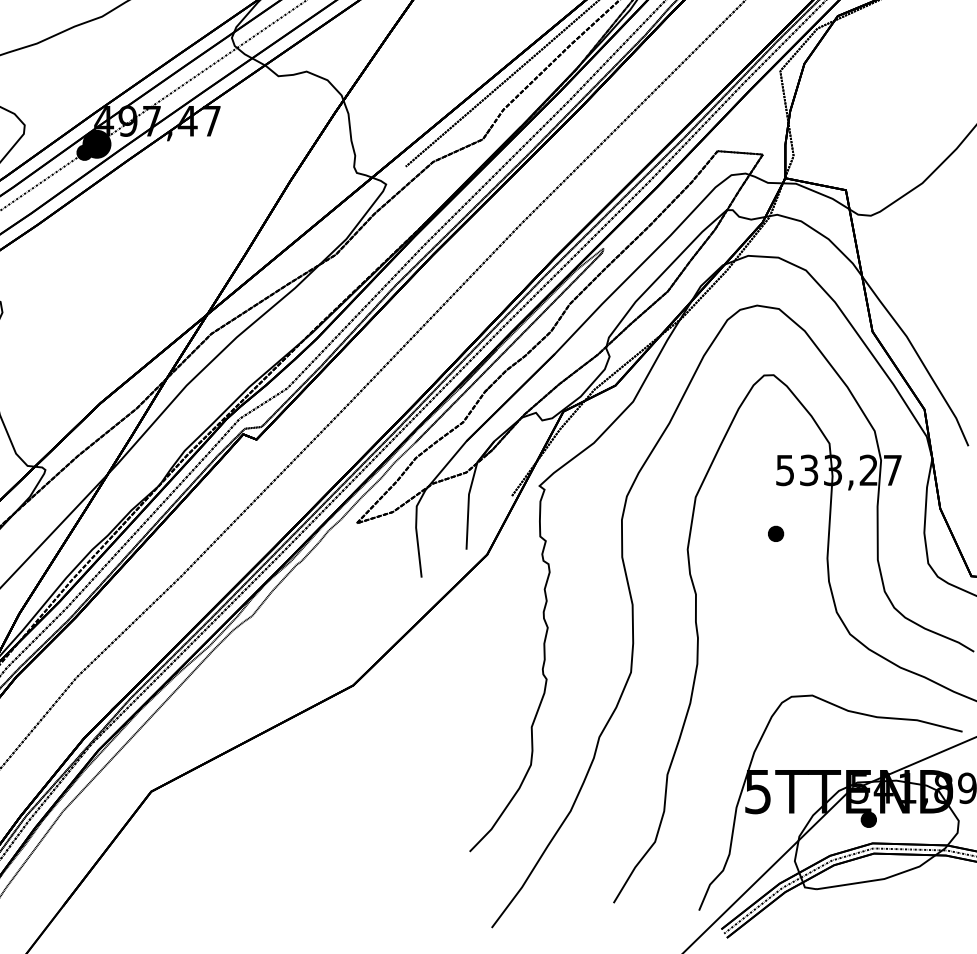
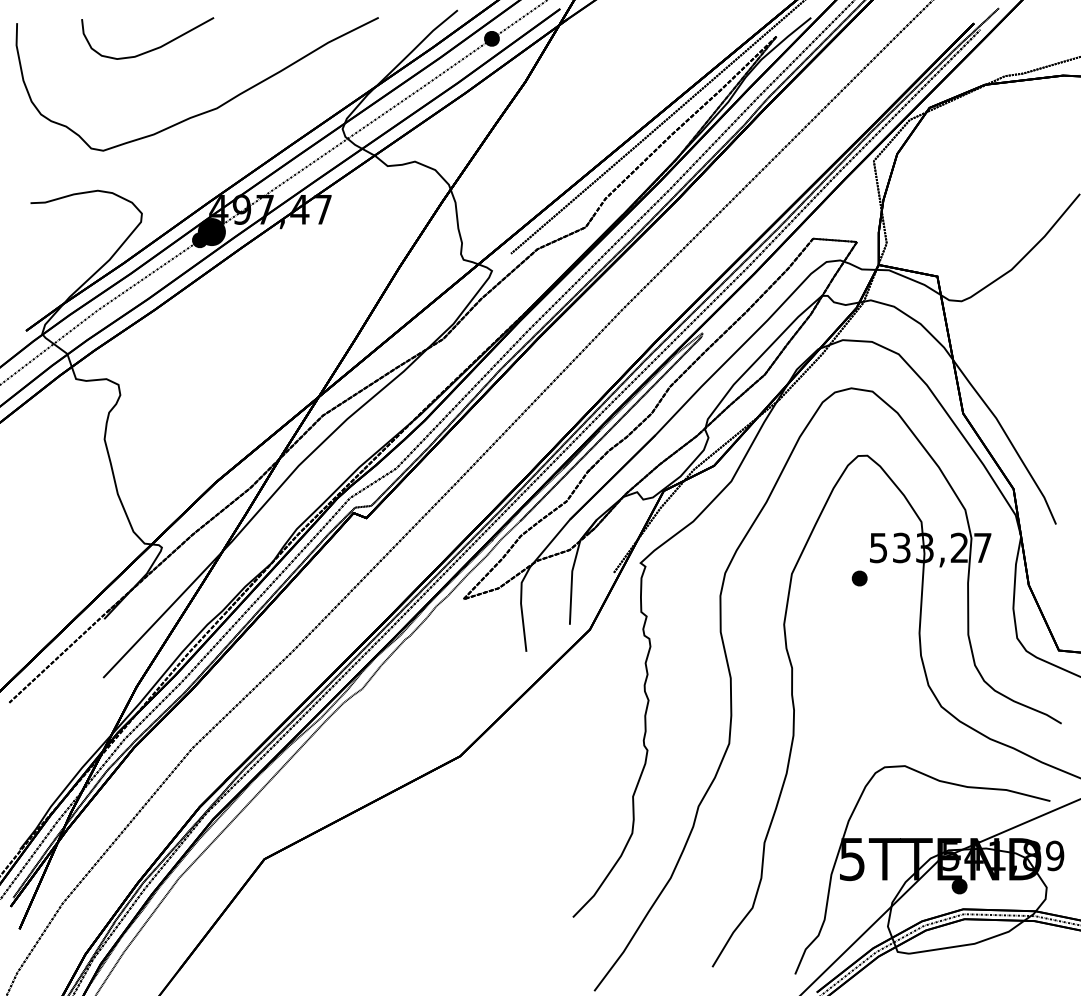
part: (775, 533) -> (859, 578), moved

